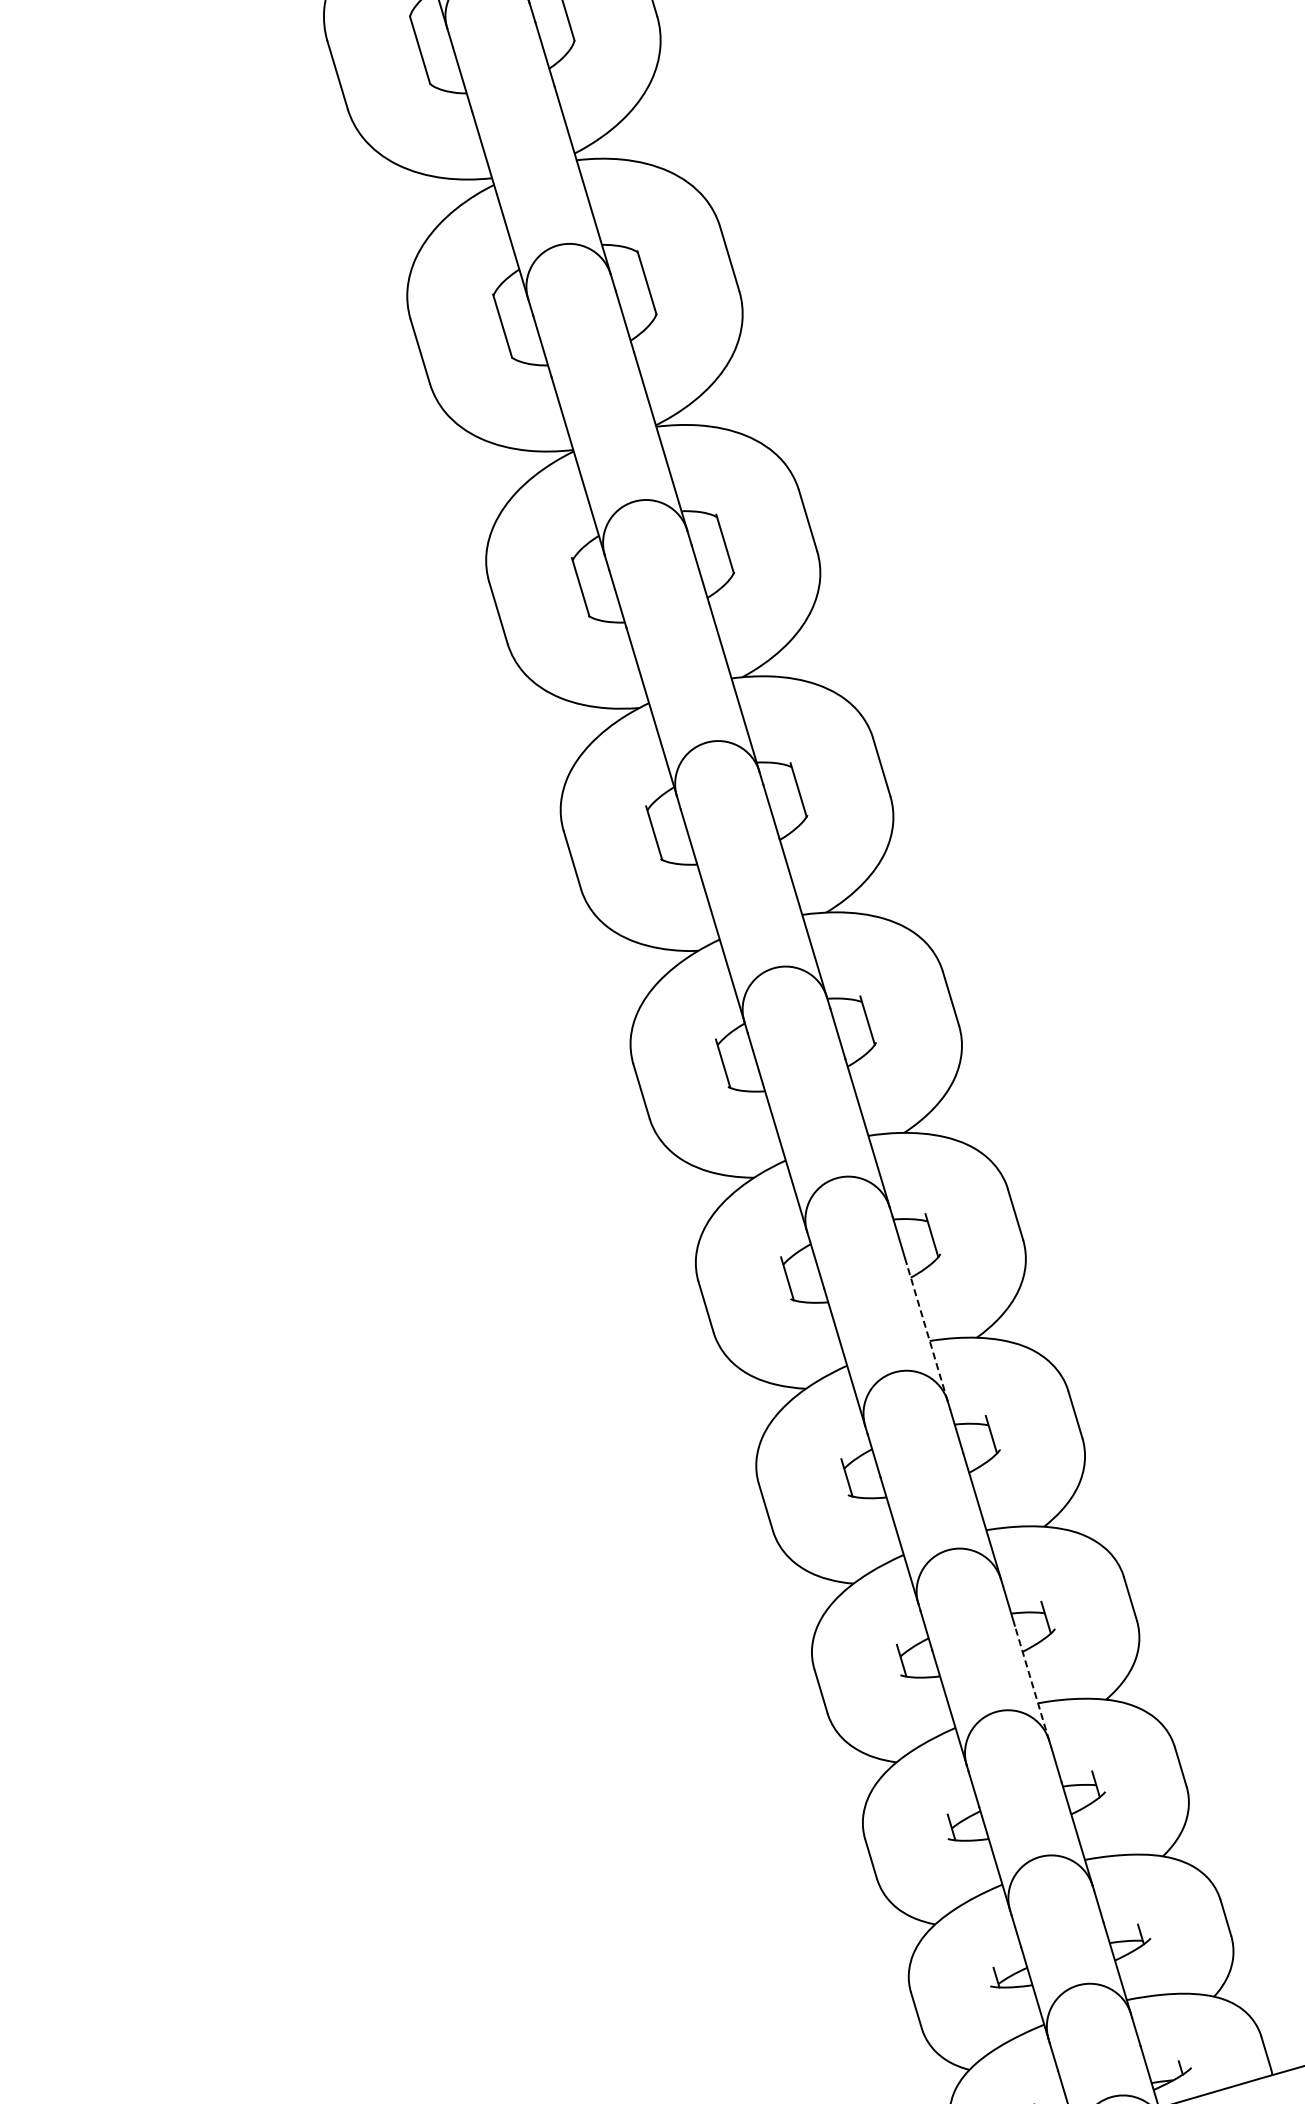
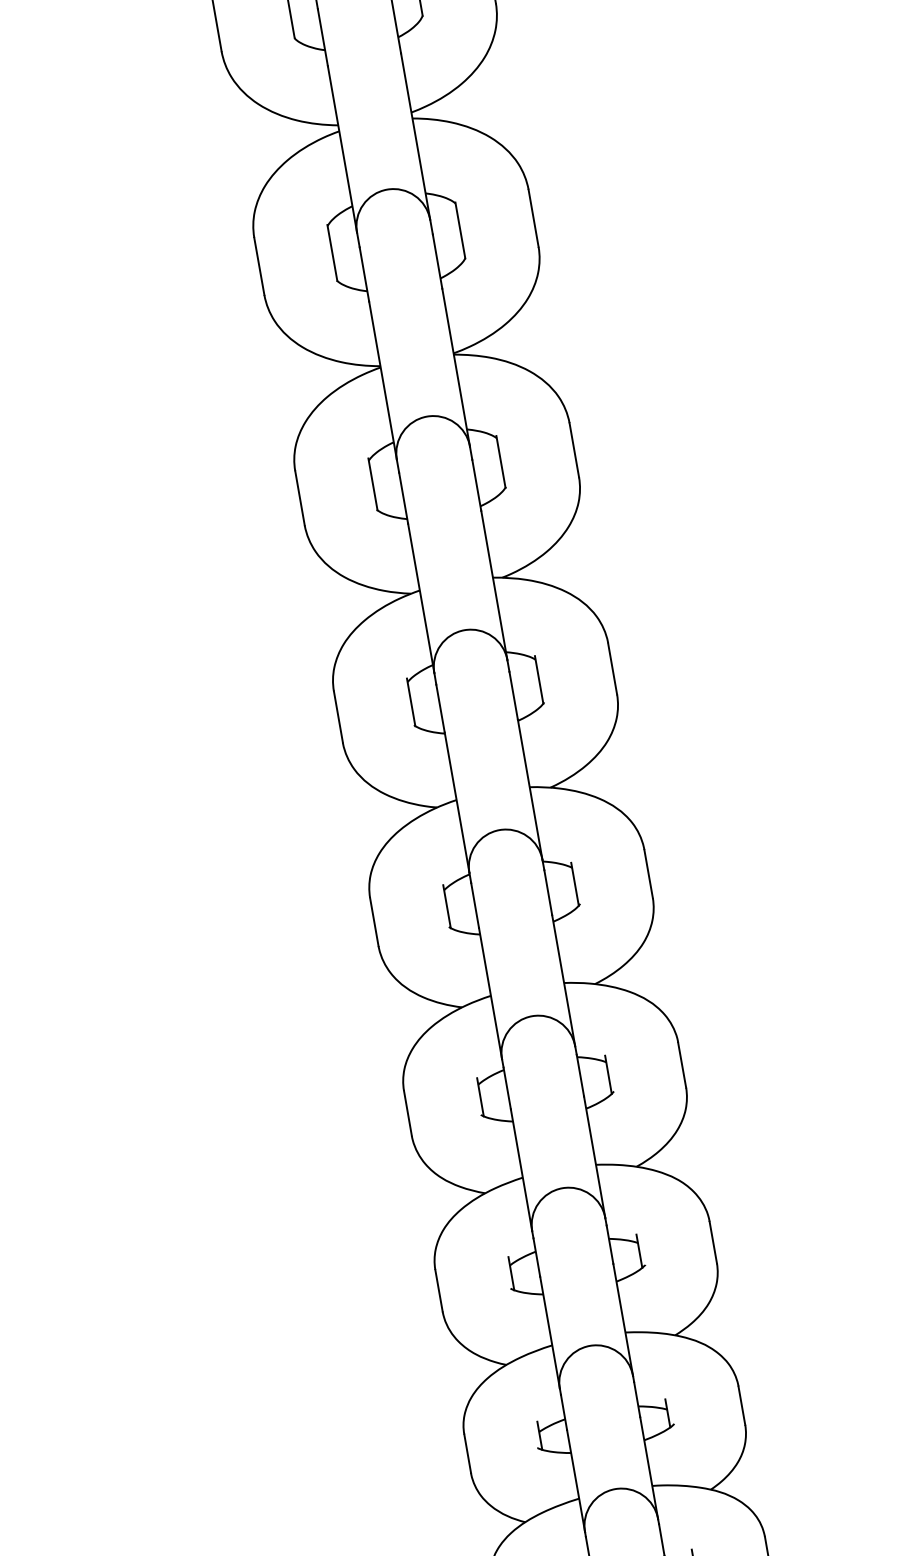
line: (927, 1332) -> (594, 1157), dashed -> solid
line: (1031, 1682) -> (648, 1467), dashed -> solid

